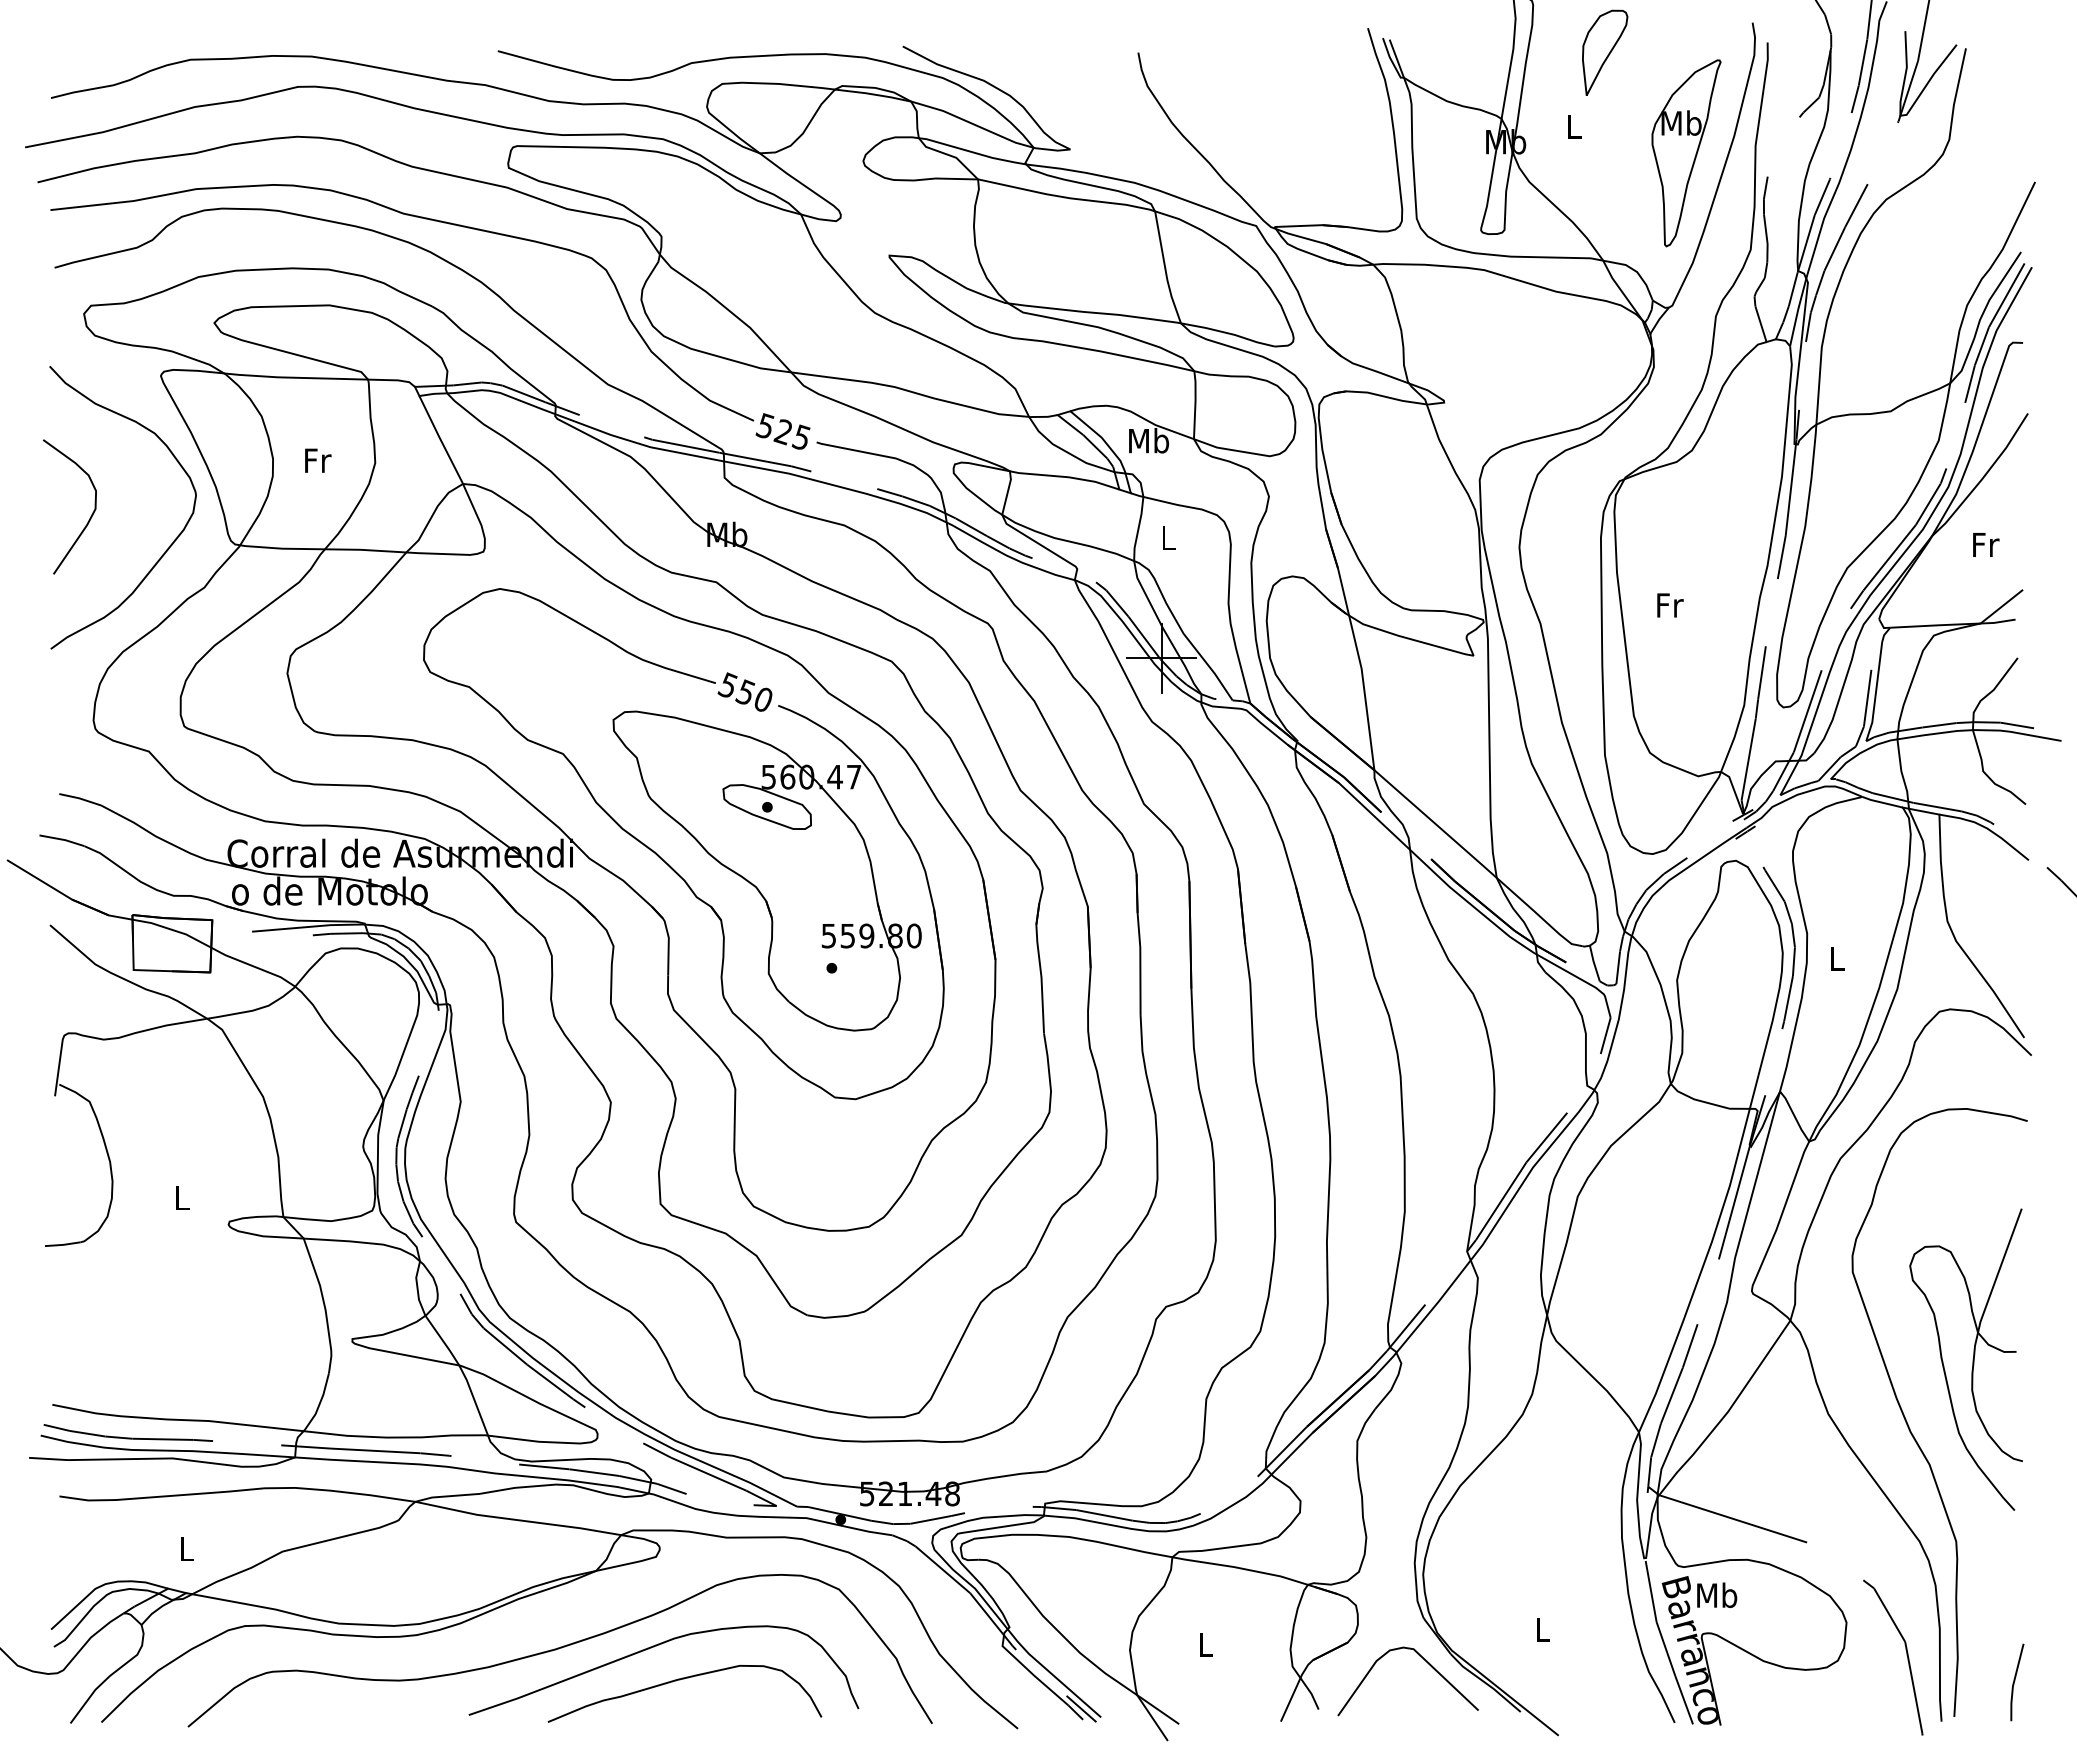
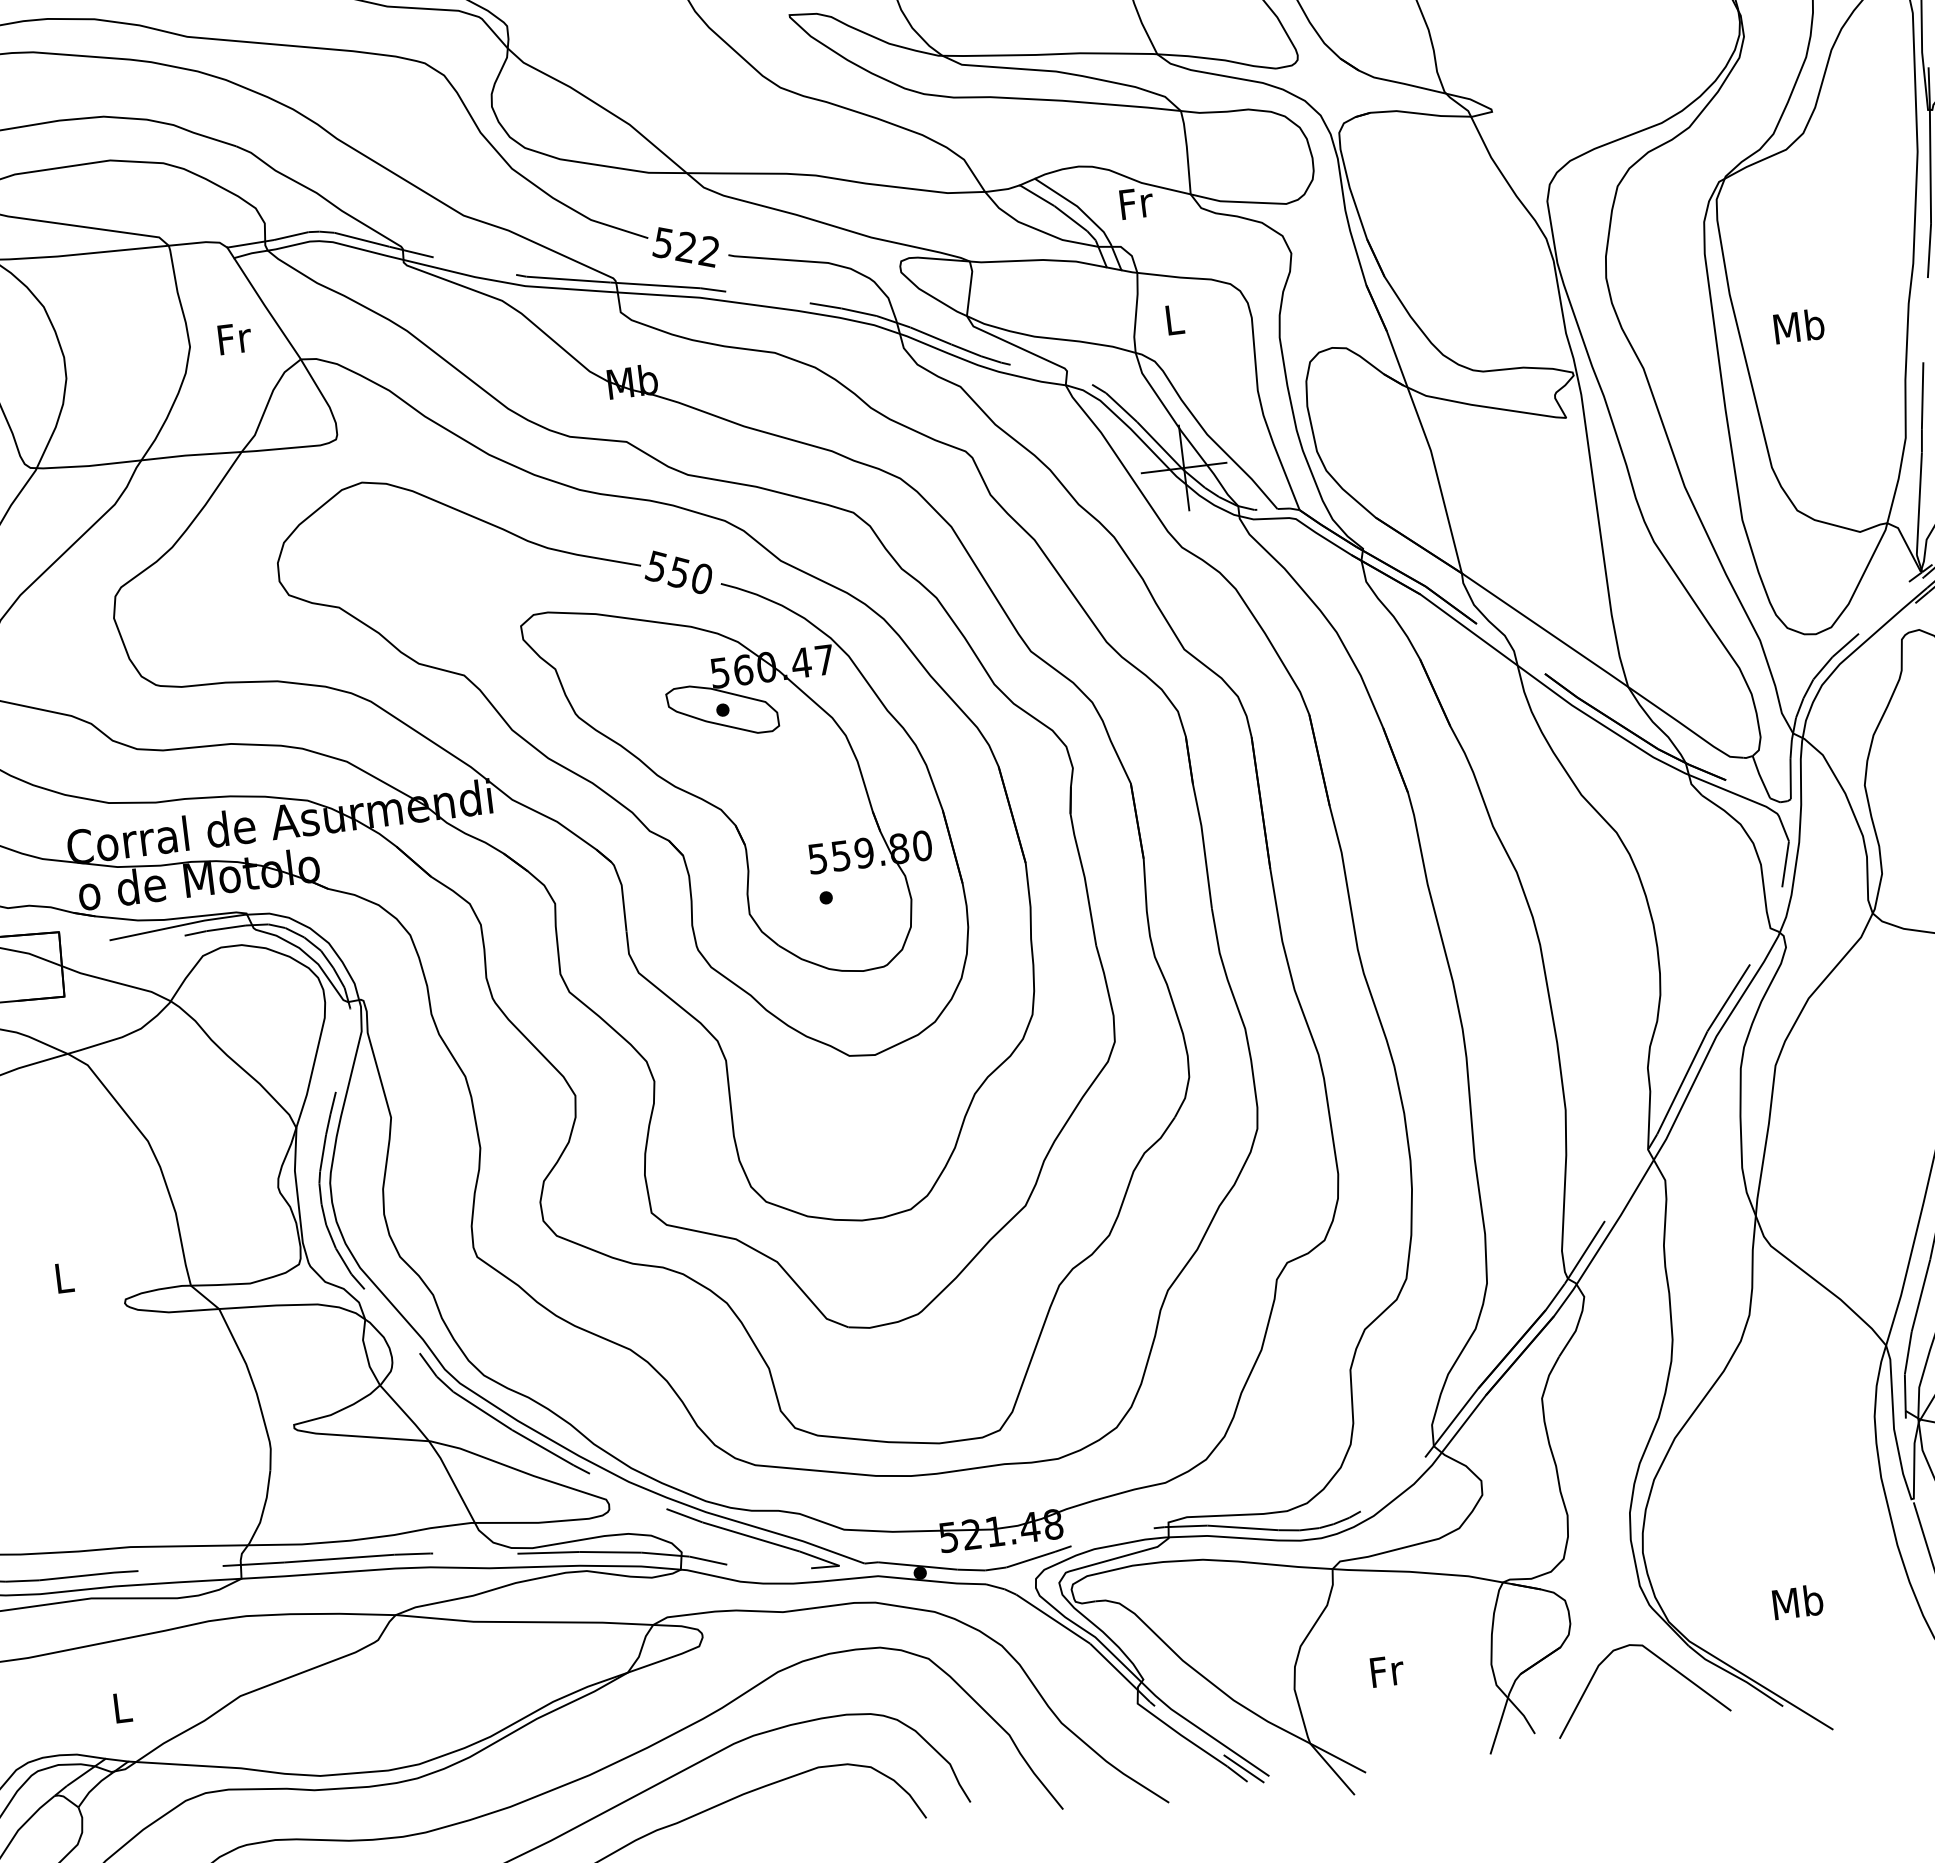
text: (800, 437) -> (707, 251), 525 -> 522
text: (1149, 440) -> (1136, 202), Mb -> Fr
text: (318, 460) -> (235, 338), moved
text: (1669, 604) -> (1798, 325), Fr -> Mb
text: (1542, 1629) -> (1797, 1601), L -> Mb
text: (1206, 1644) -> (1387, 1670), L -> Fr

